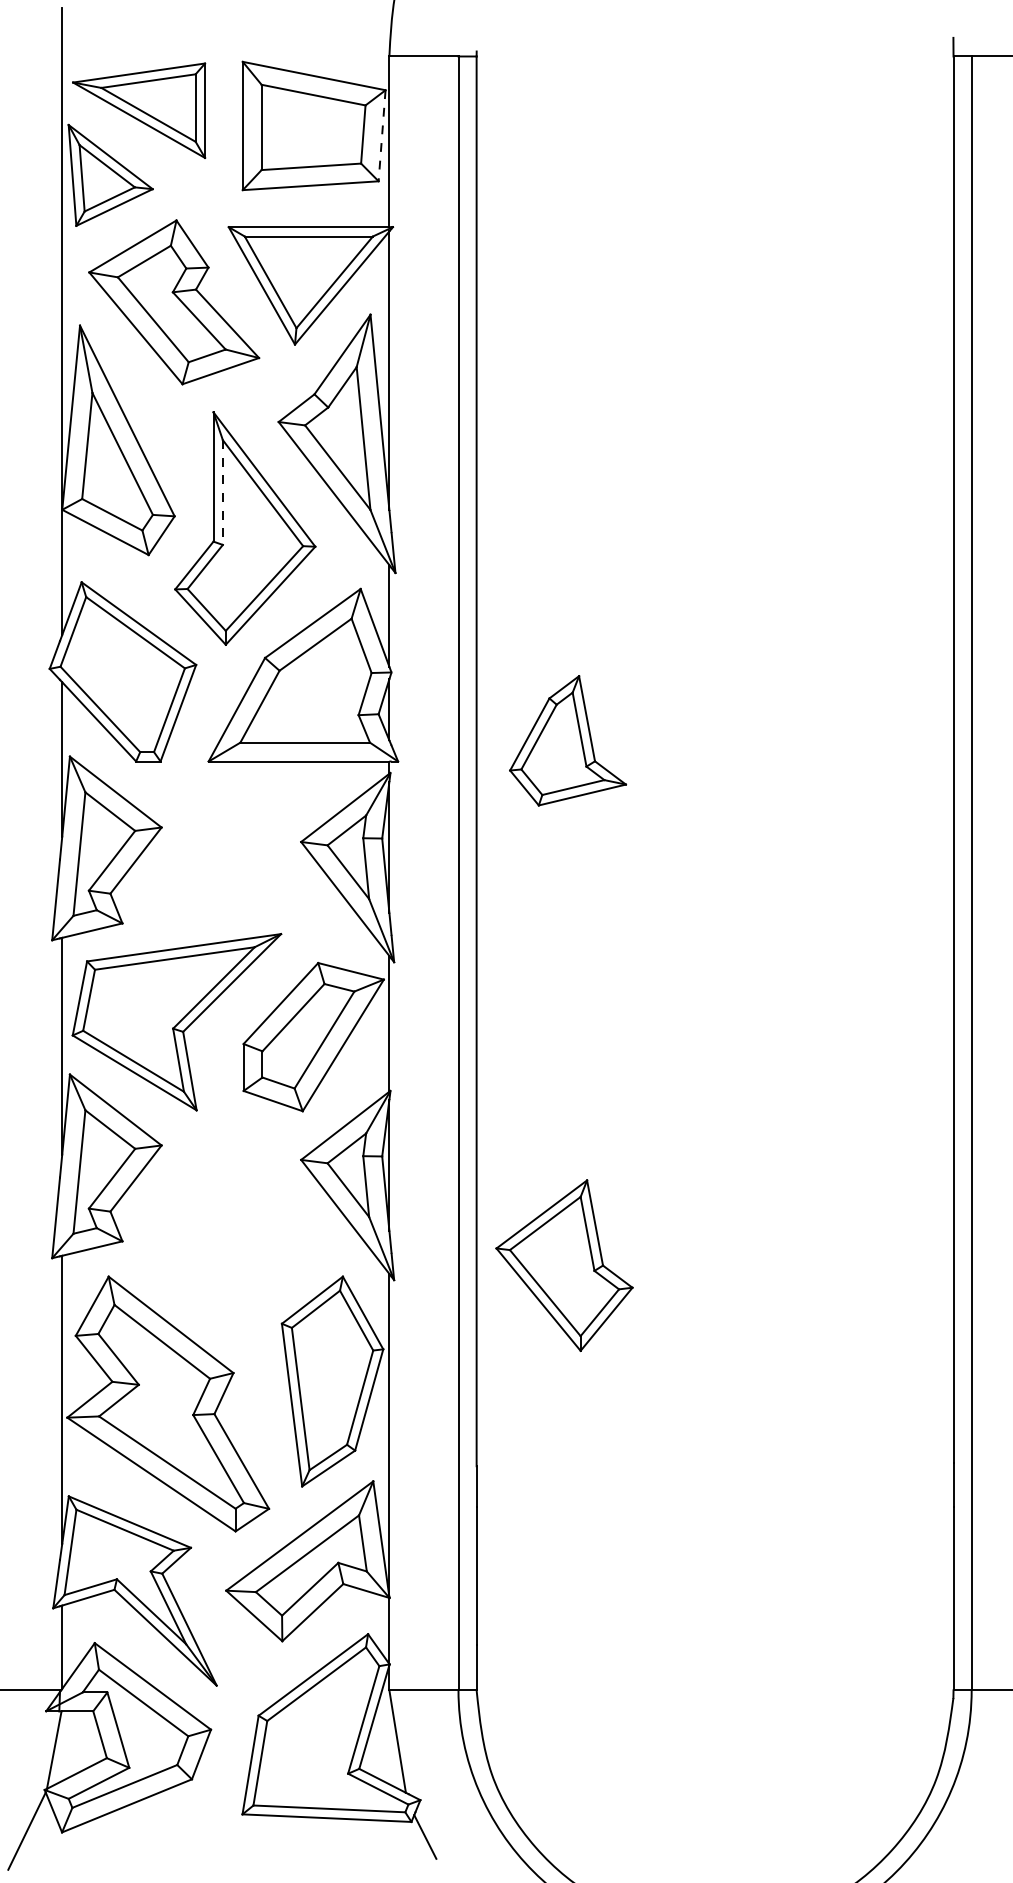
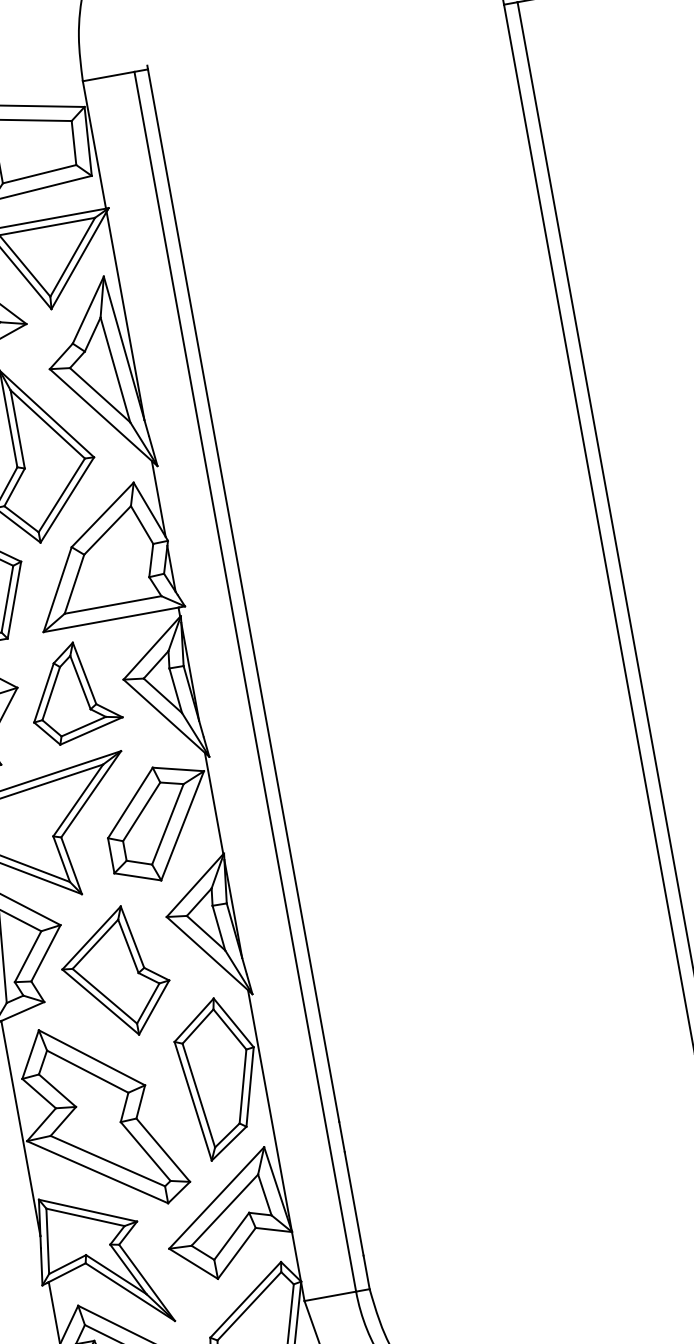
line: (382, 135) -> (88, 141), dashed -> solid
line: (222, 493) -> (17, 430), dashed -> solid
part: (568, 740) -> (73, 692), moved
part: (564, 1265) -> (115, 973), moved

